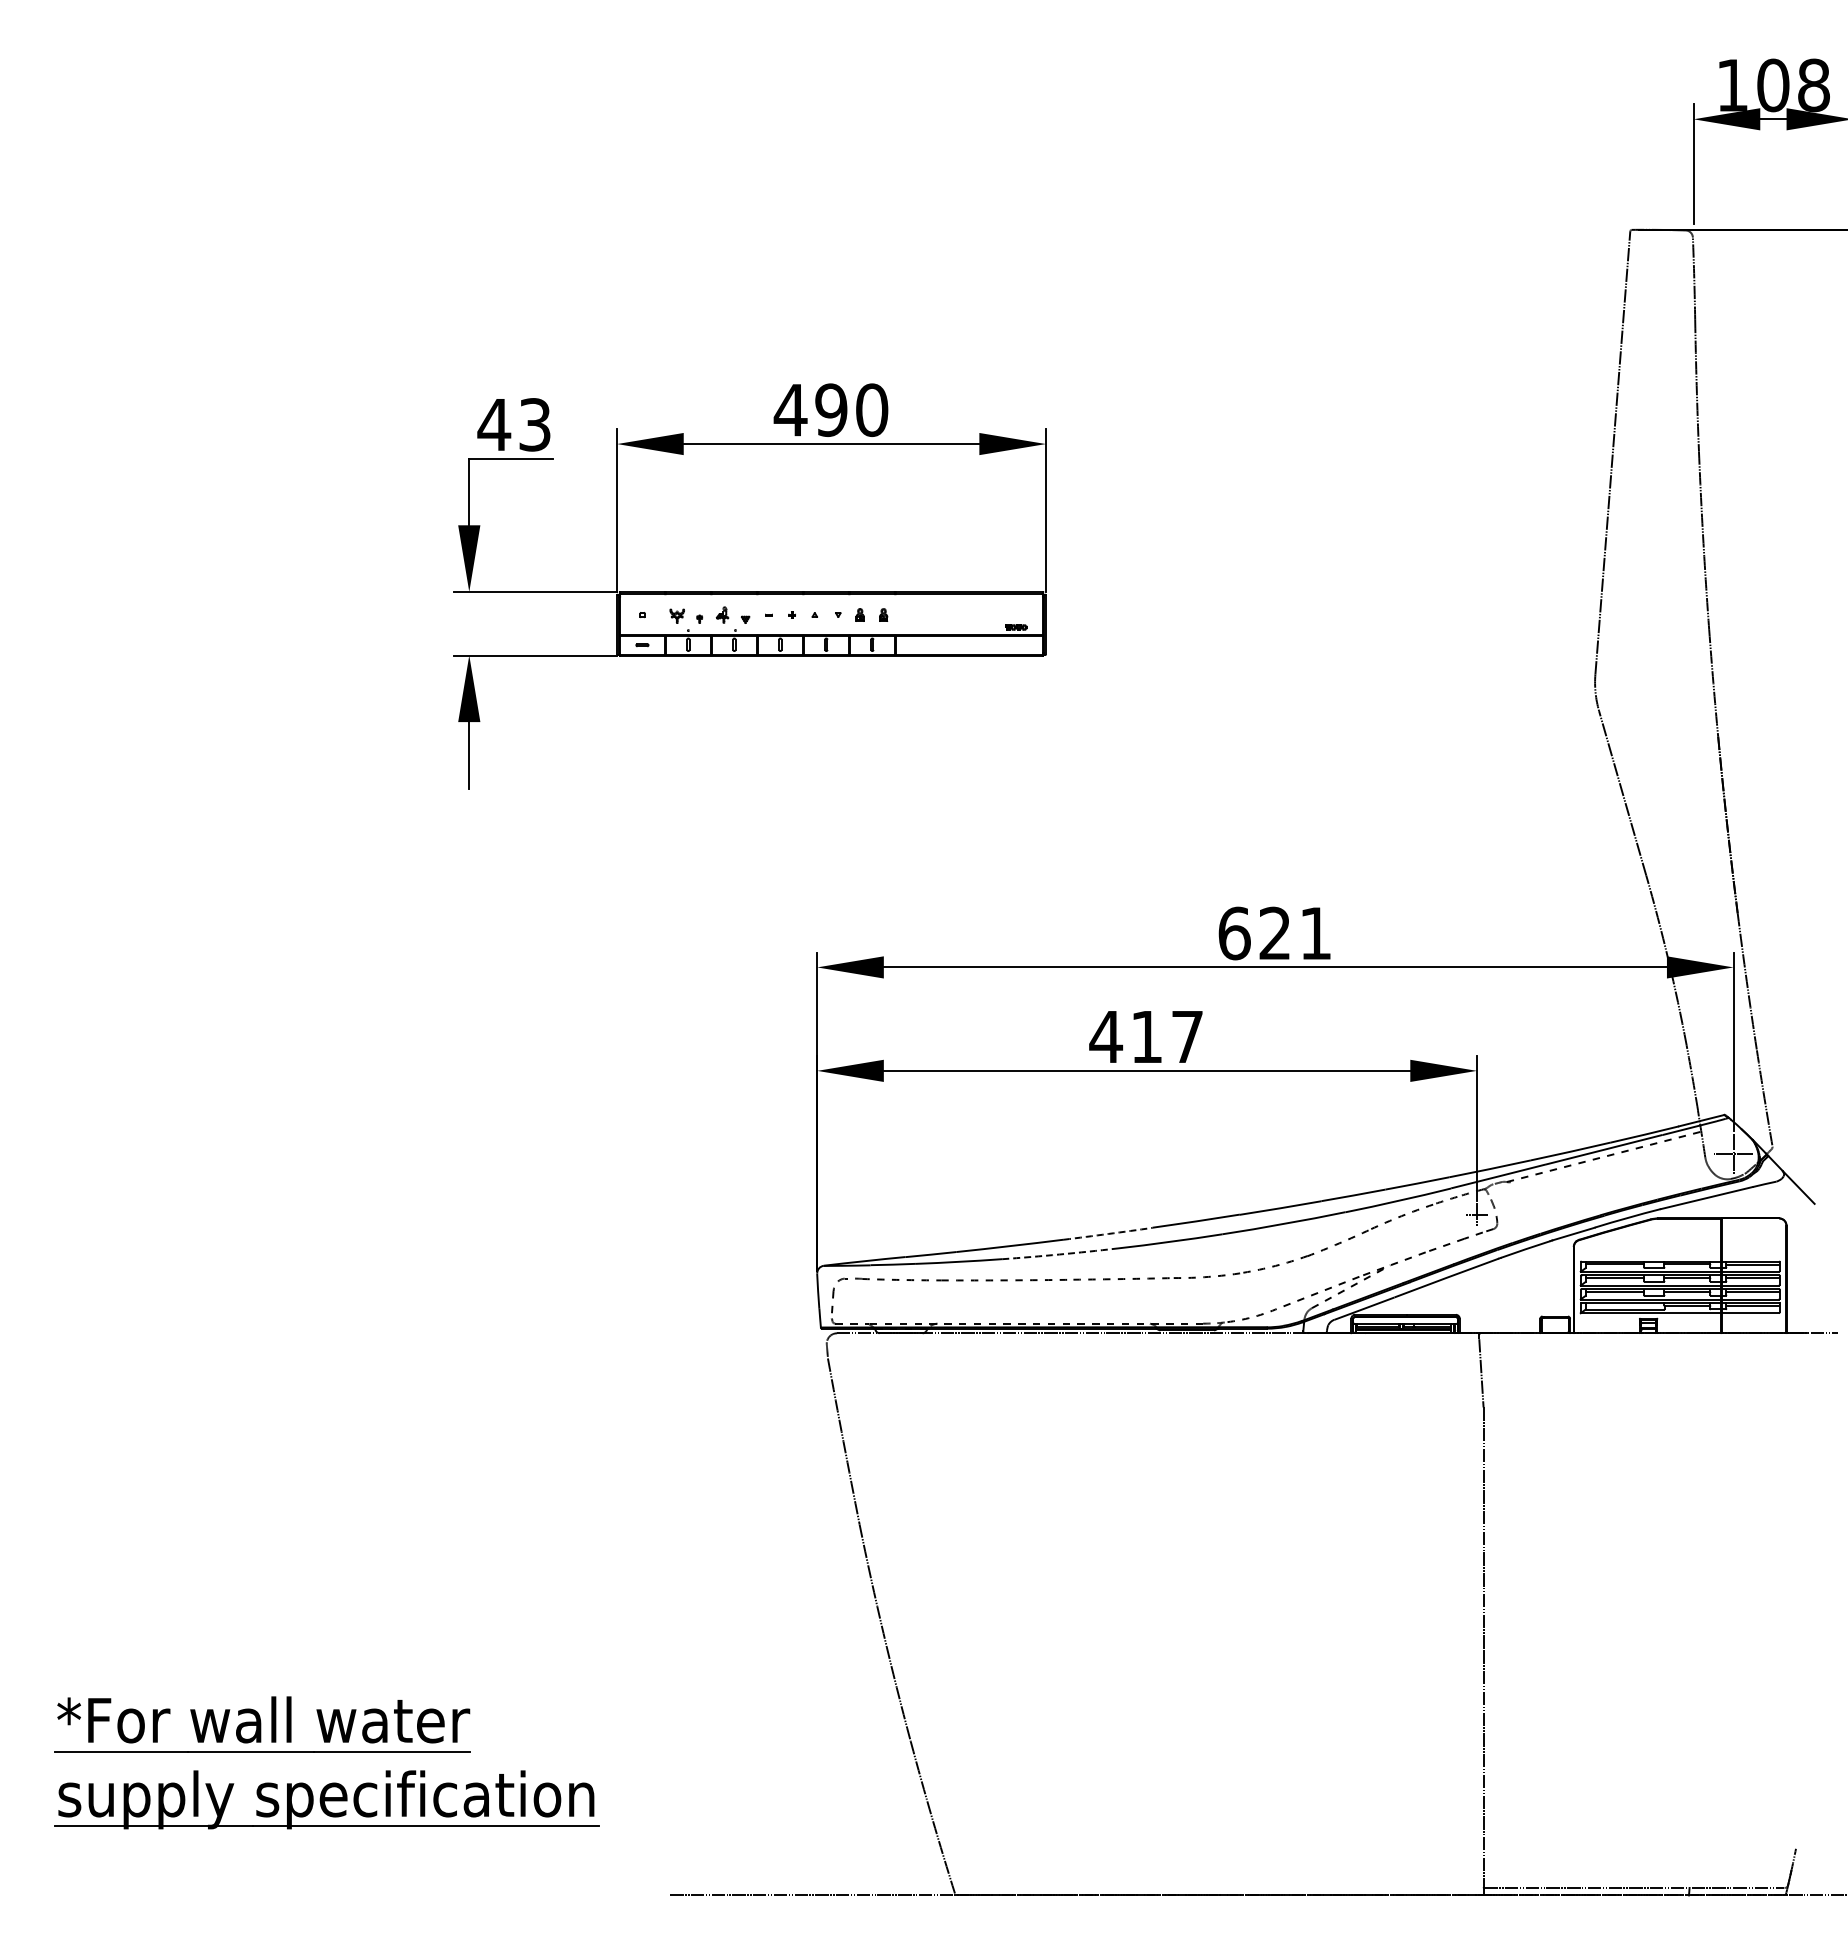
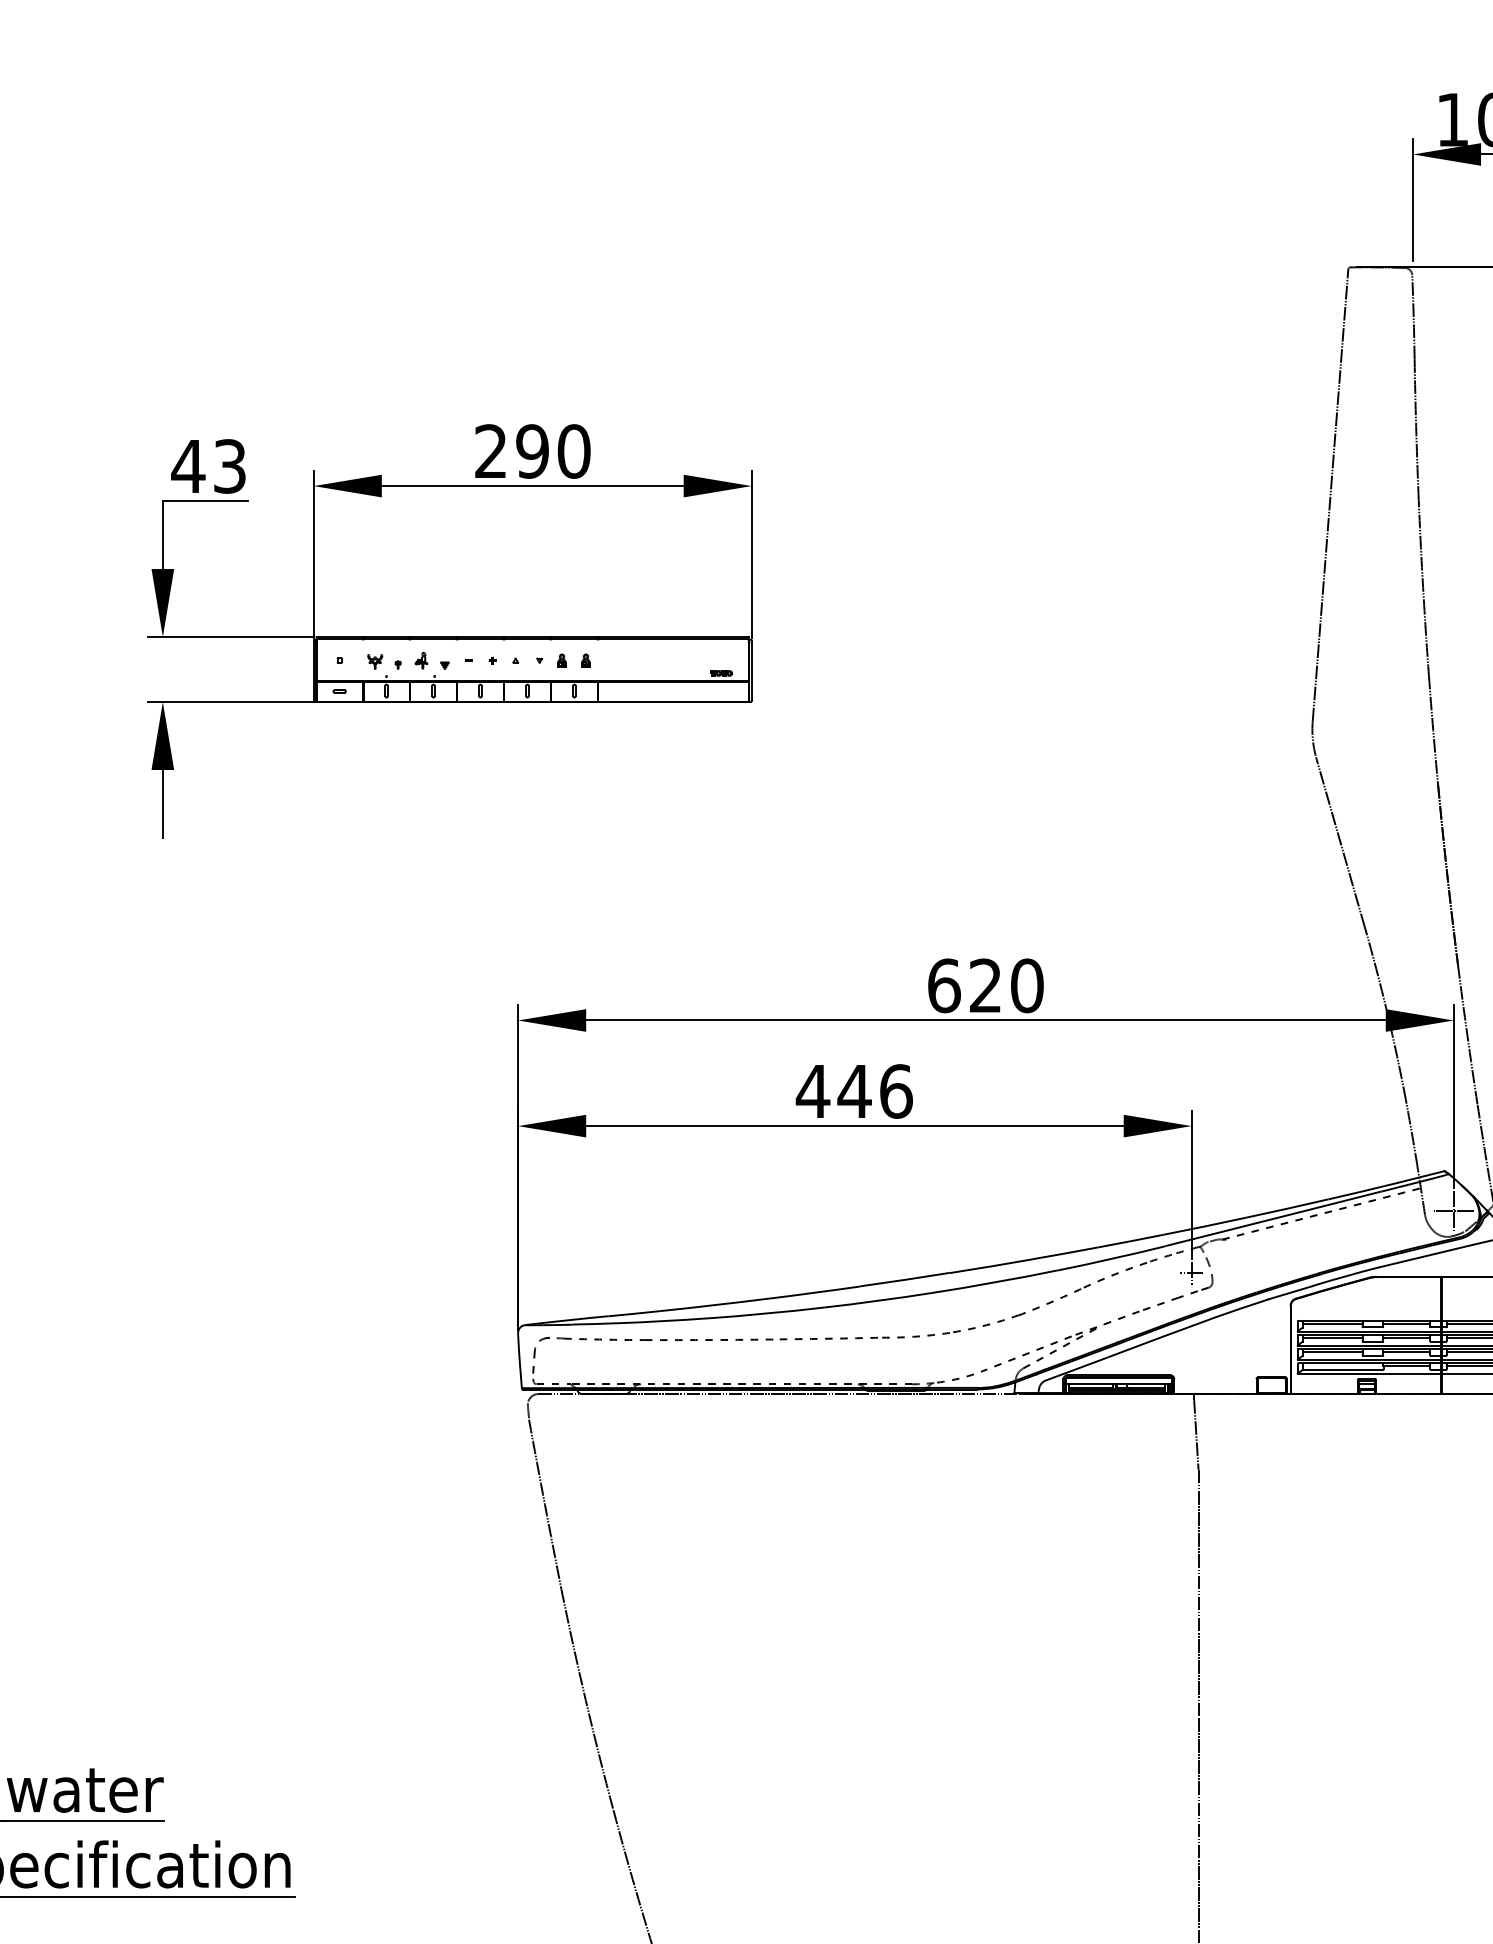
text: (790, 409) -> (490, 450), 490 -> 290
text: (1315, 933) -> (1026, 985), 621 -> 620
text: (1166, 1036) -> (874, 1091), 417 -> 446
arc: (1108, 1233) -> (815, 1292), dashed -> solid
arc: (1059, 1254) -> (765, 1313), dashed -> solid

